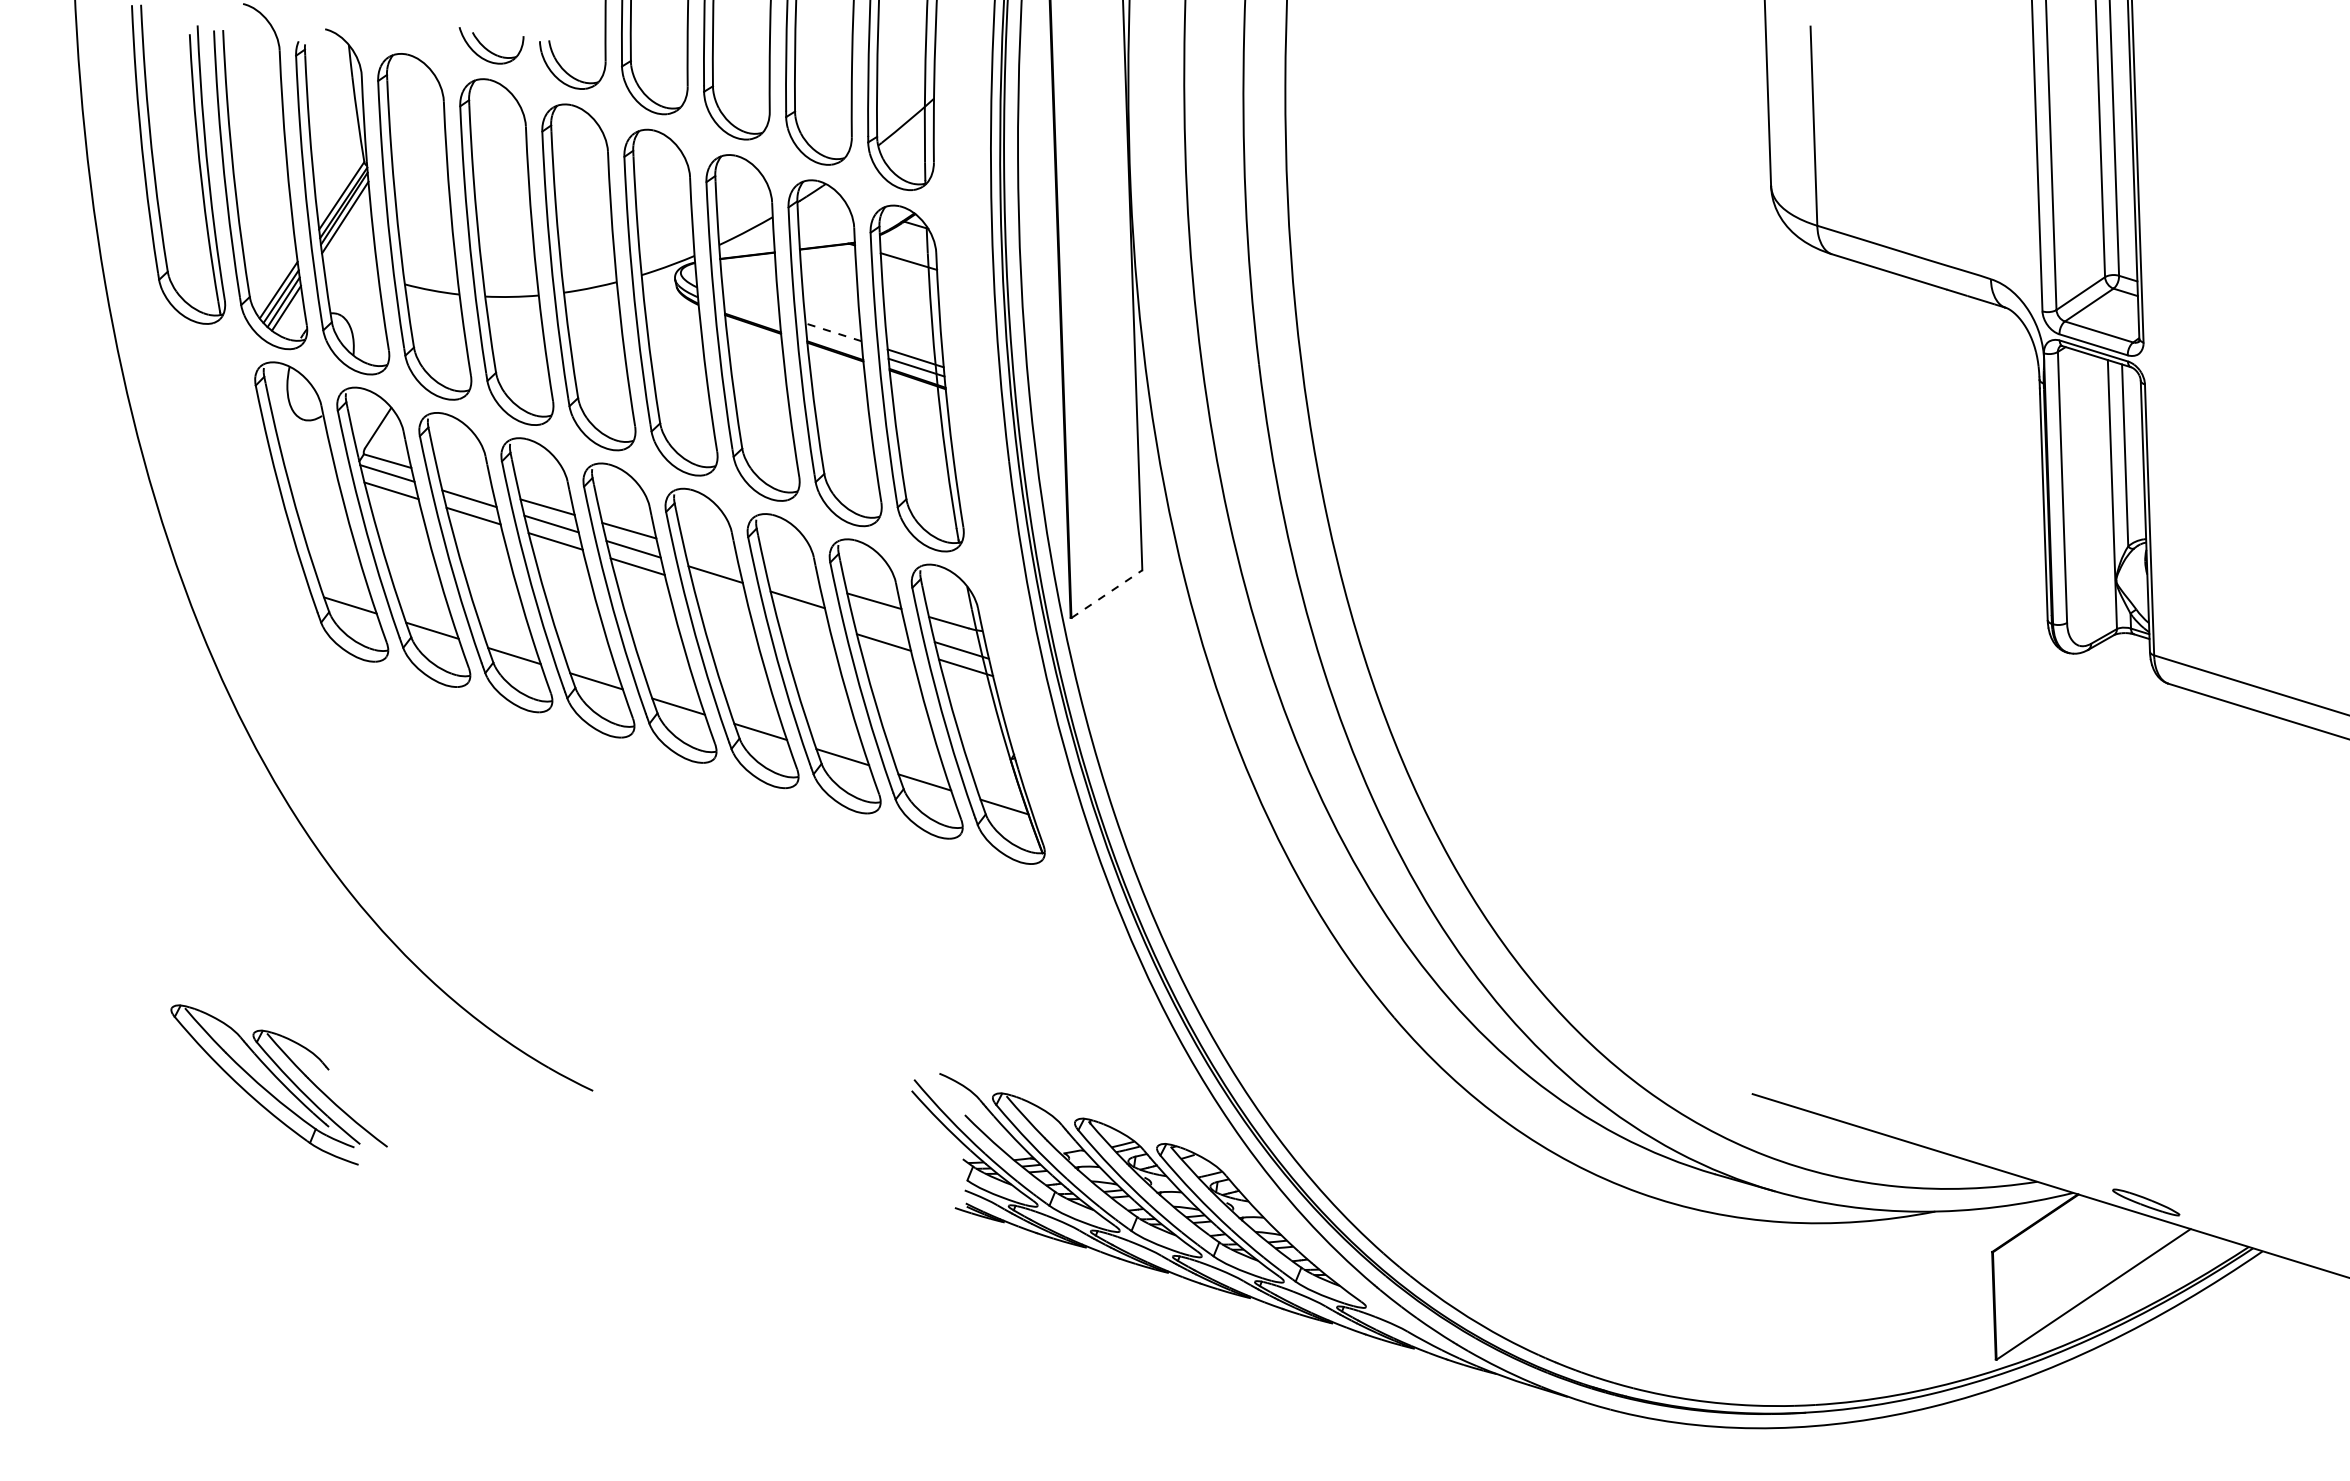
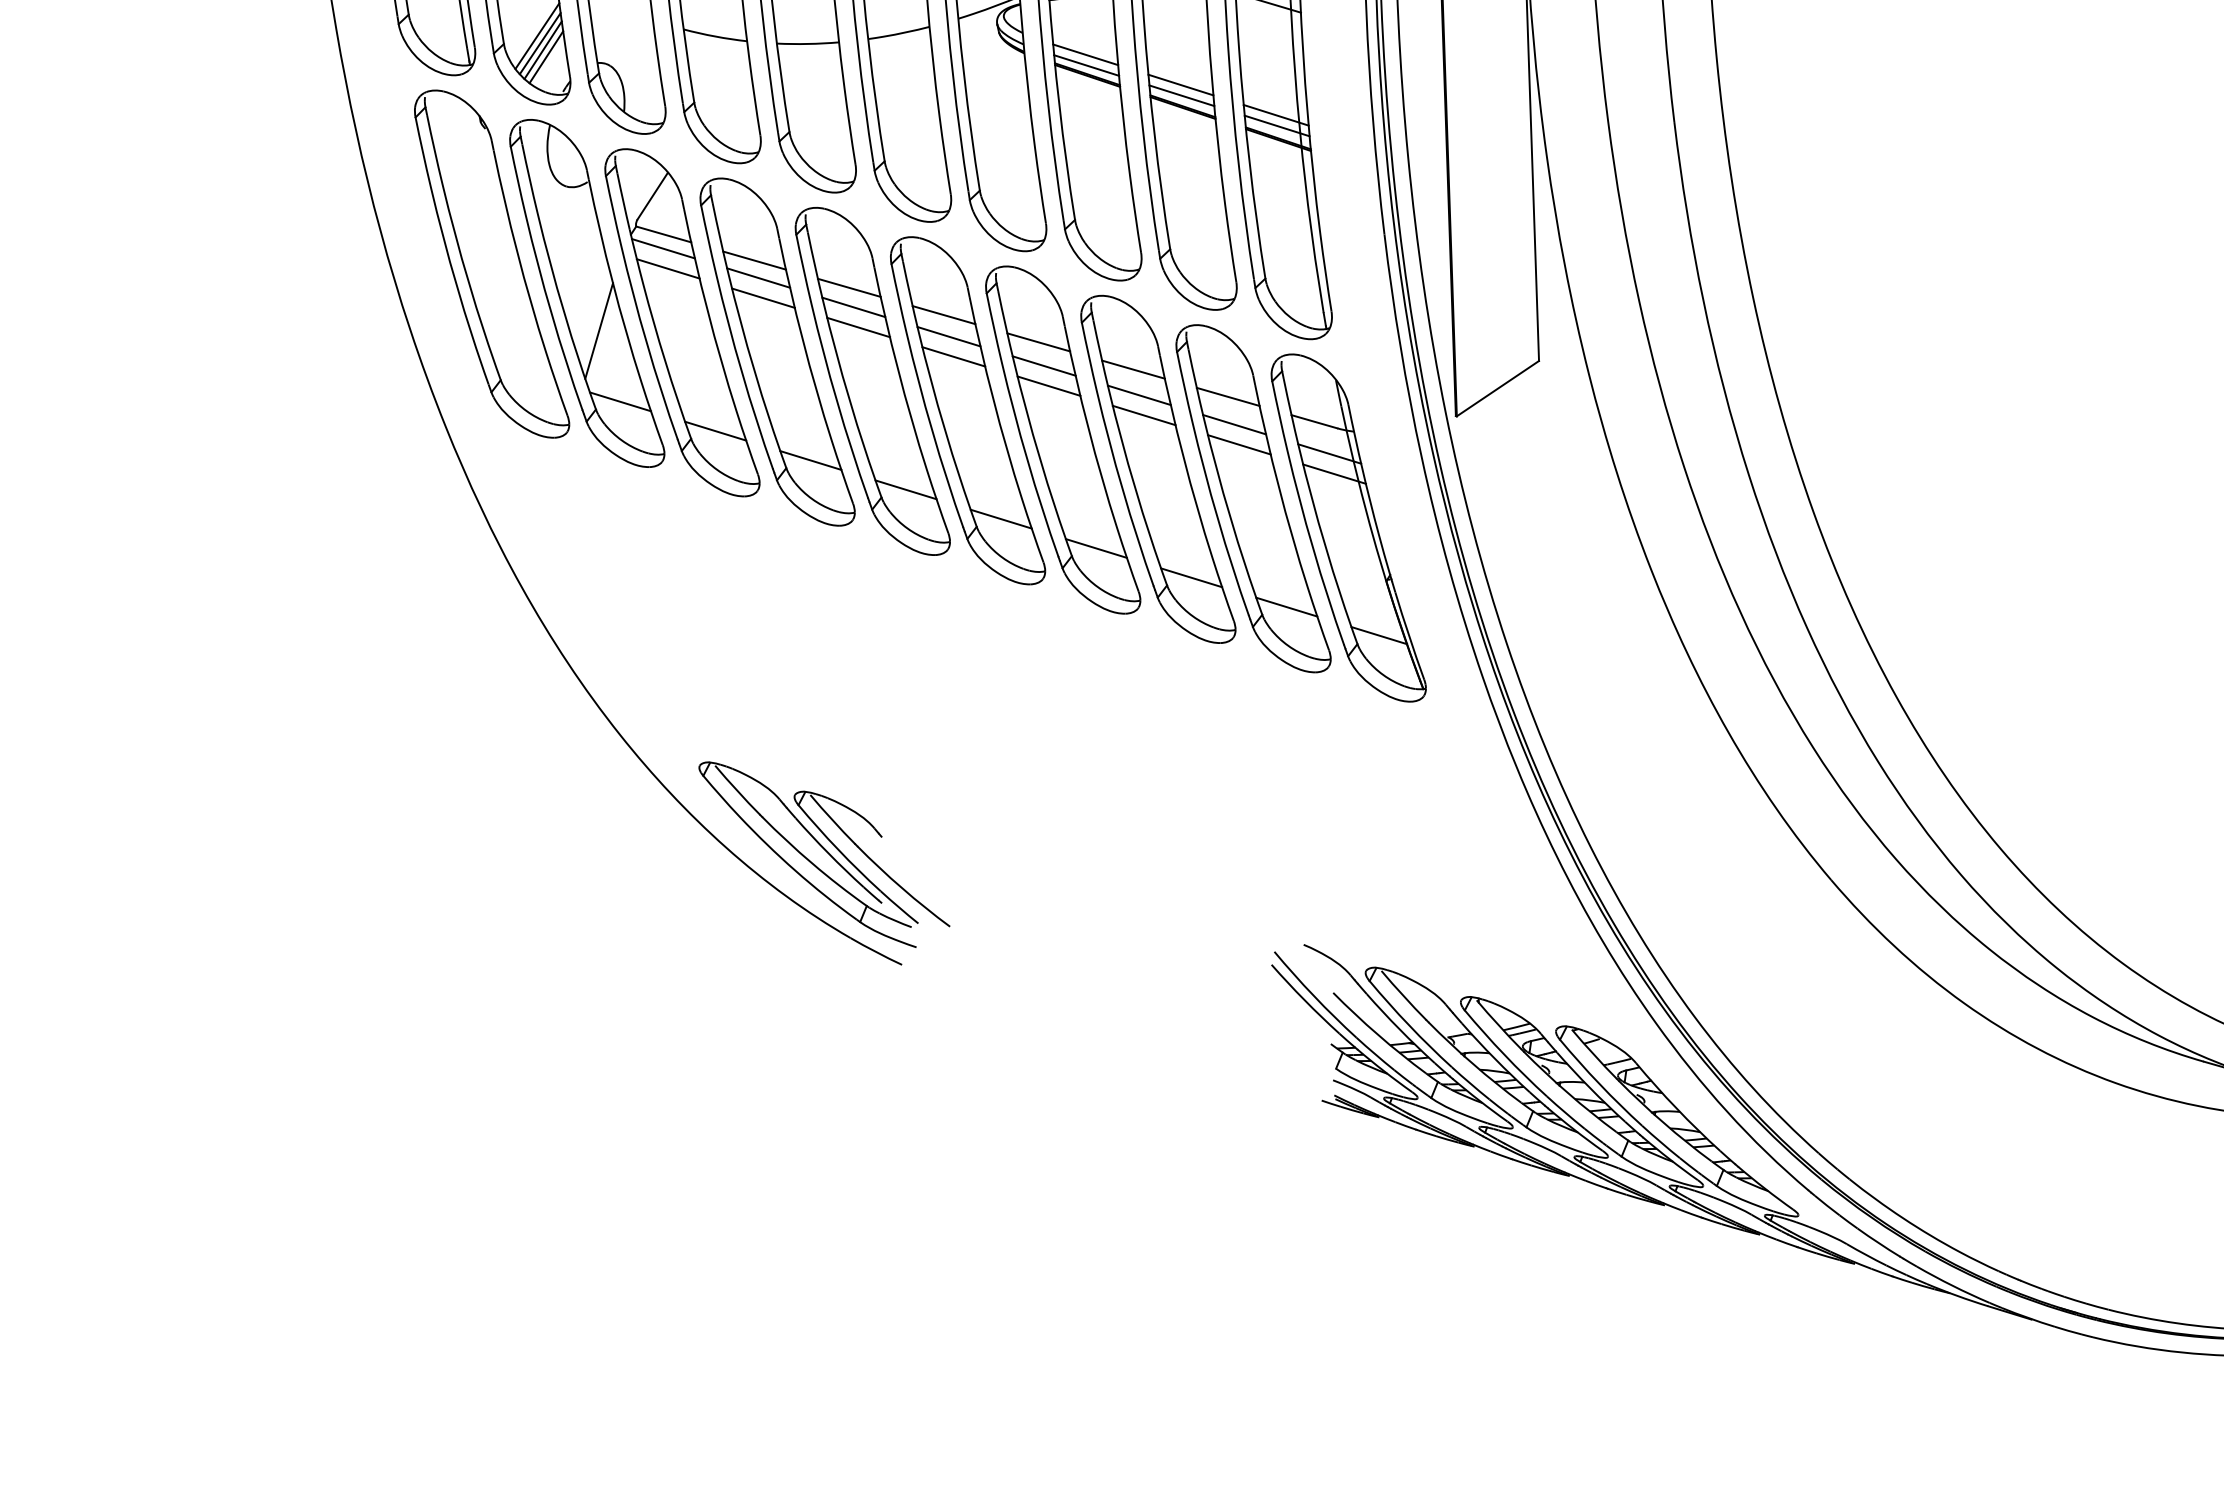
line: (751, 306) -> (1085, 55), added
line: (752, 315) -> (1086, 65), added
line: (833, 332) -> (1180, 85), dashed -> solid
line: (834, 341) -> (1181, 95), added
line: (465, 483) -> (754, 260), added
part: (239, 486) -> (491, 263), added
line: (331, 544) -> (598, 331), added
line: (710, 554) -> (1038, 342), added
line: (792, 577) -> (1133, 369), added
line: (719, 591) -> (1048, 385), added
line: (1106, 594) -> (1497, 389), dashed -> solid
line: (801, 616) -> (1143, 414), added
line: (879, 624) -> (1234, 423), added
part: (278, 1084) -> (823, 854), moved

